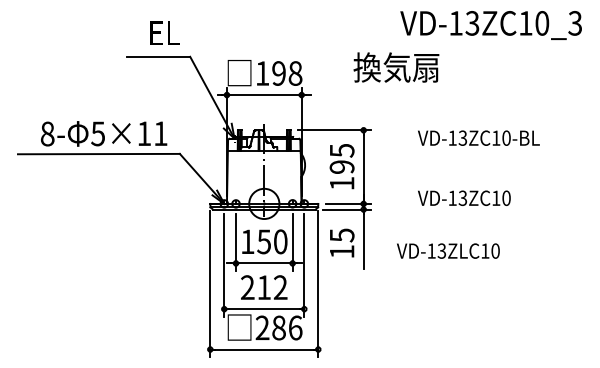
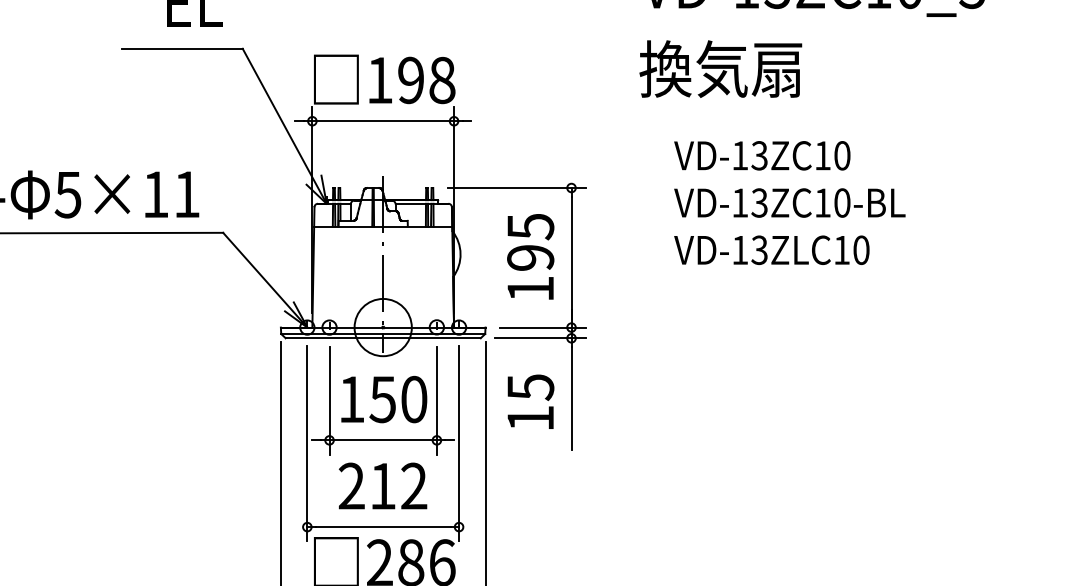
text: (396, 67) -> (720, 68), moved
text: (464, 197) -> (762, 154), moved
text: (448, 250) -> (772, 249), moved

